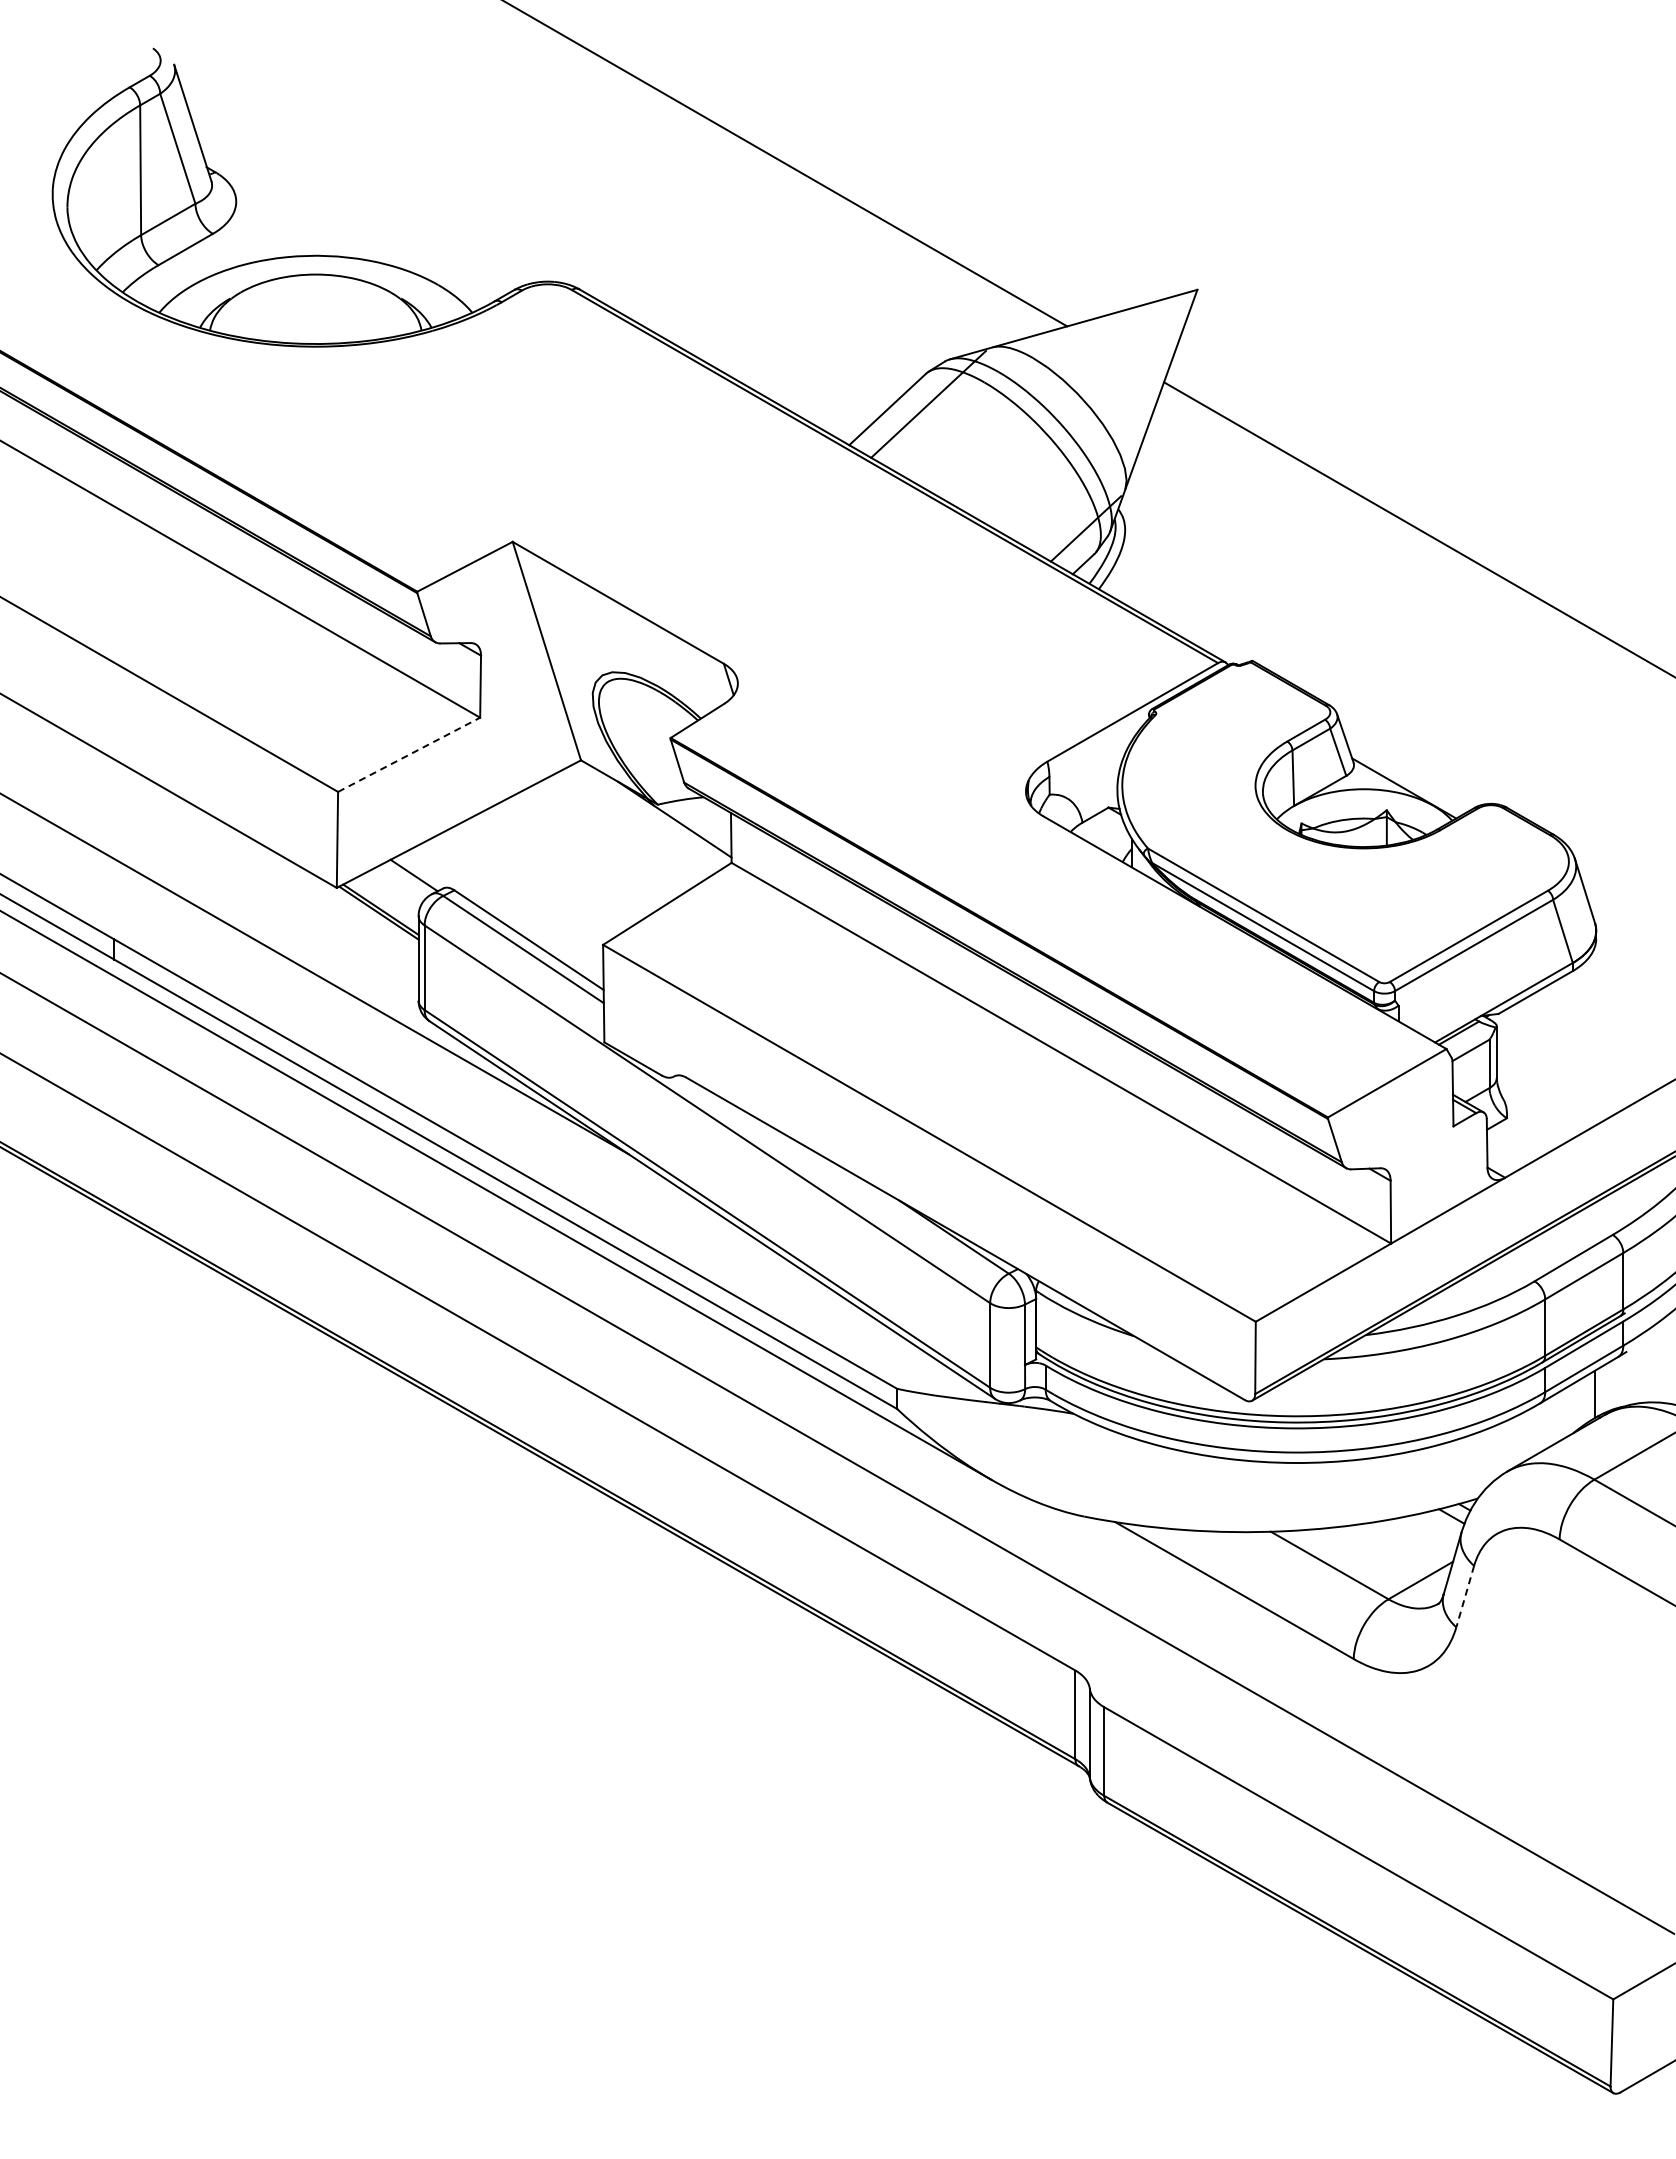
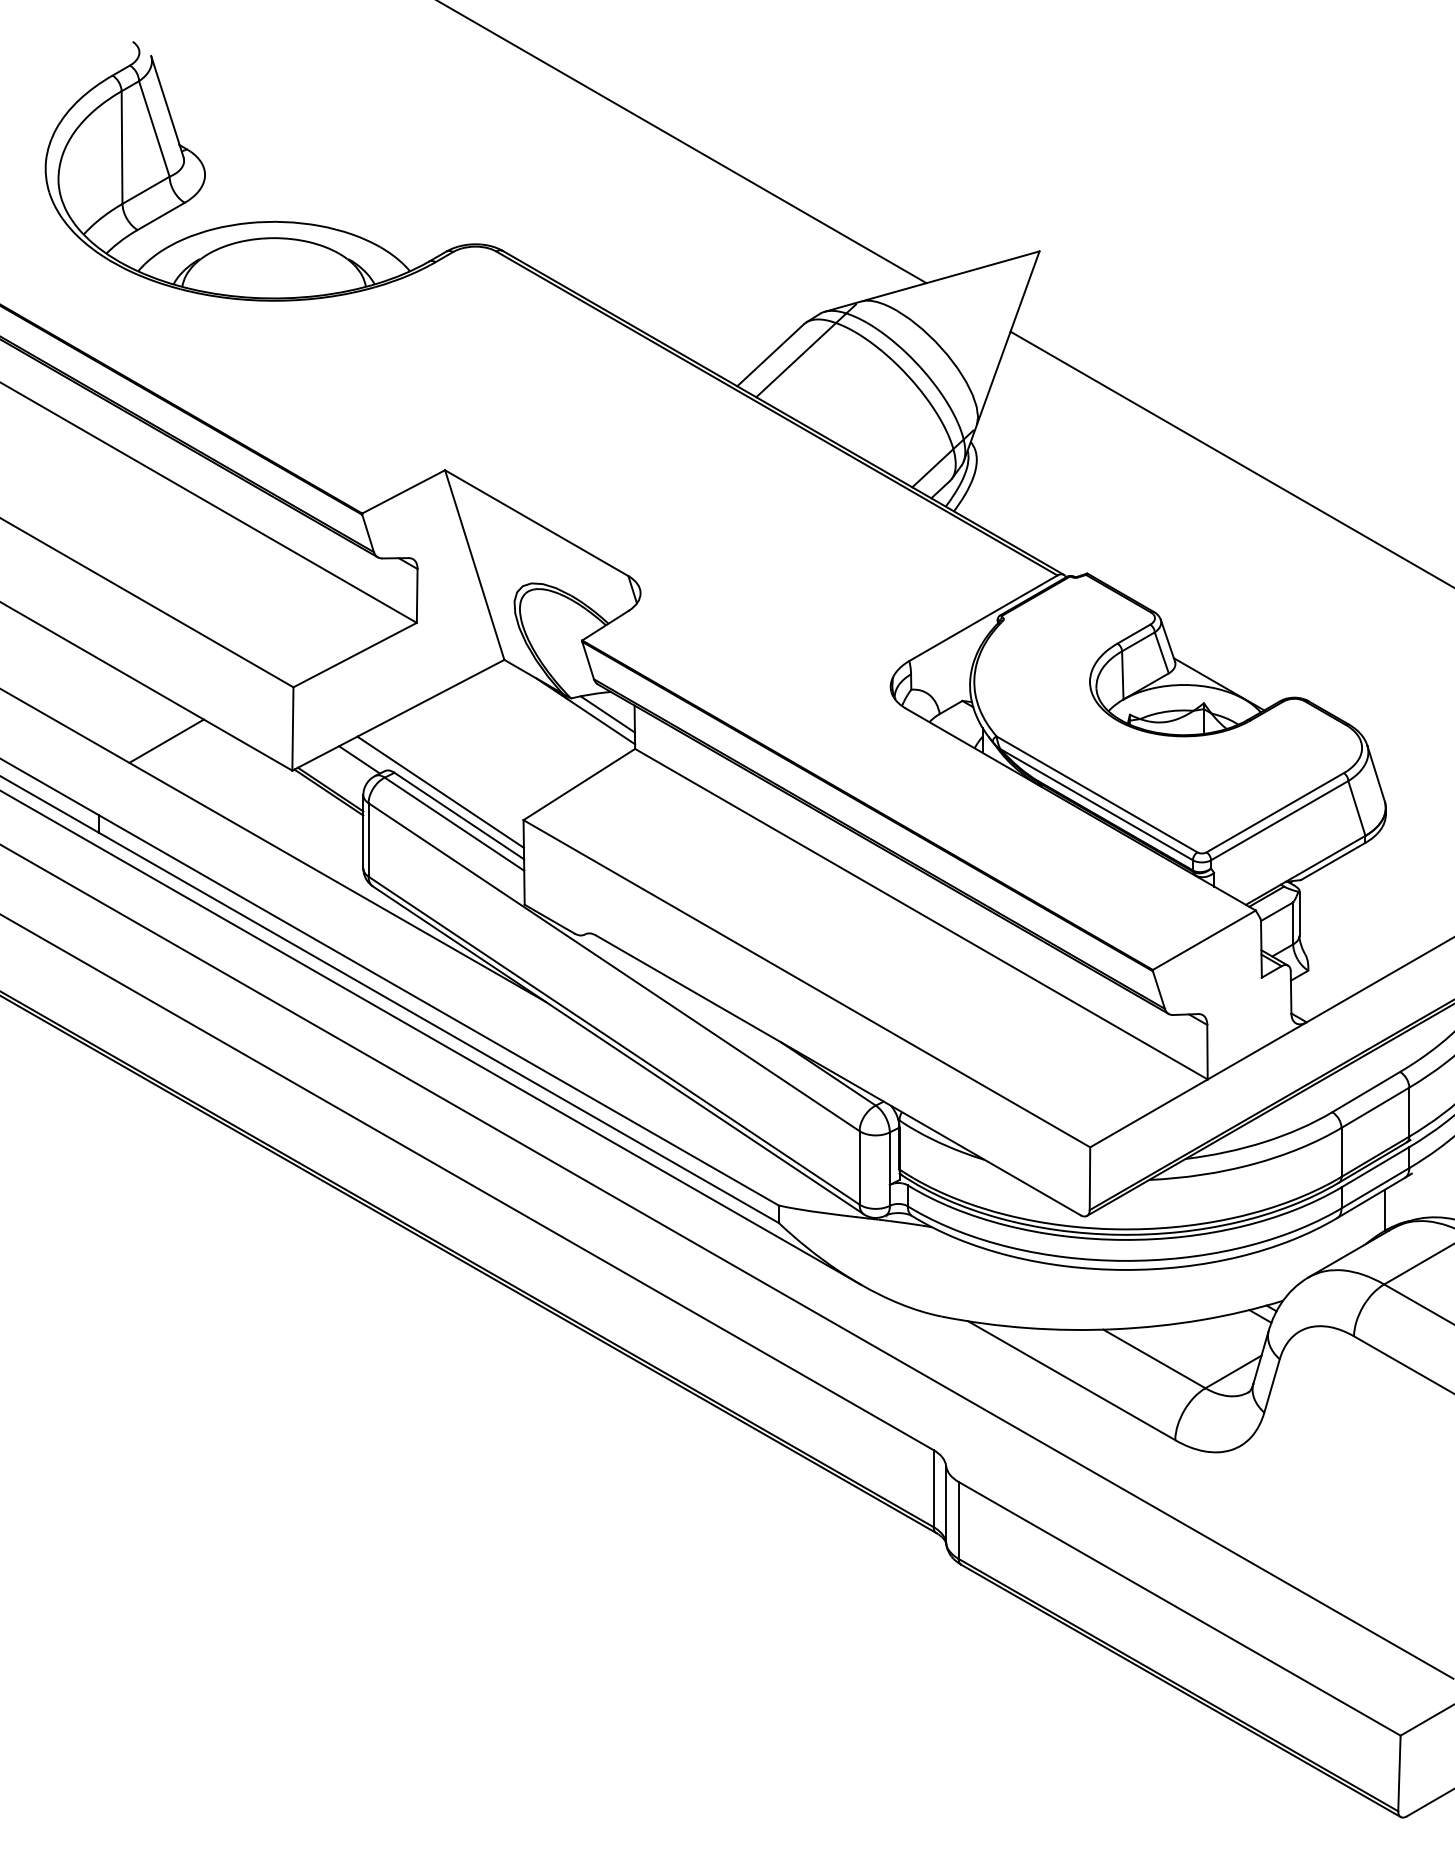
line: (409, 754) -> (355, 654), dashed -> solid
line: (699, 823) -> (607, 714), added
line: (191, 853) -> (166, 740), added
line: (507, 912) -> (440, 792), added
line: (1465, 1596) -> (1272, 1385), dashed -> solid

